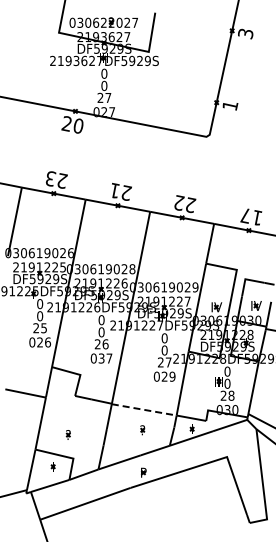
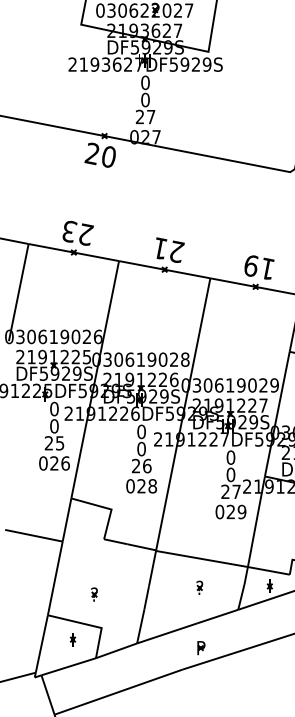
text: (185, 204) -> (260, 268), 22 -> 19
text: (105, 358) -> (147, 486), 037 -> 028
line: (144, 409) -> (202, 558), dashed -> solid

